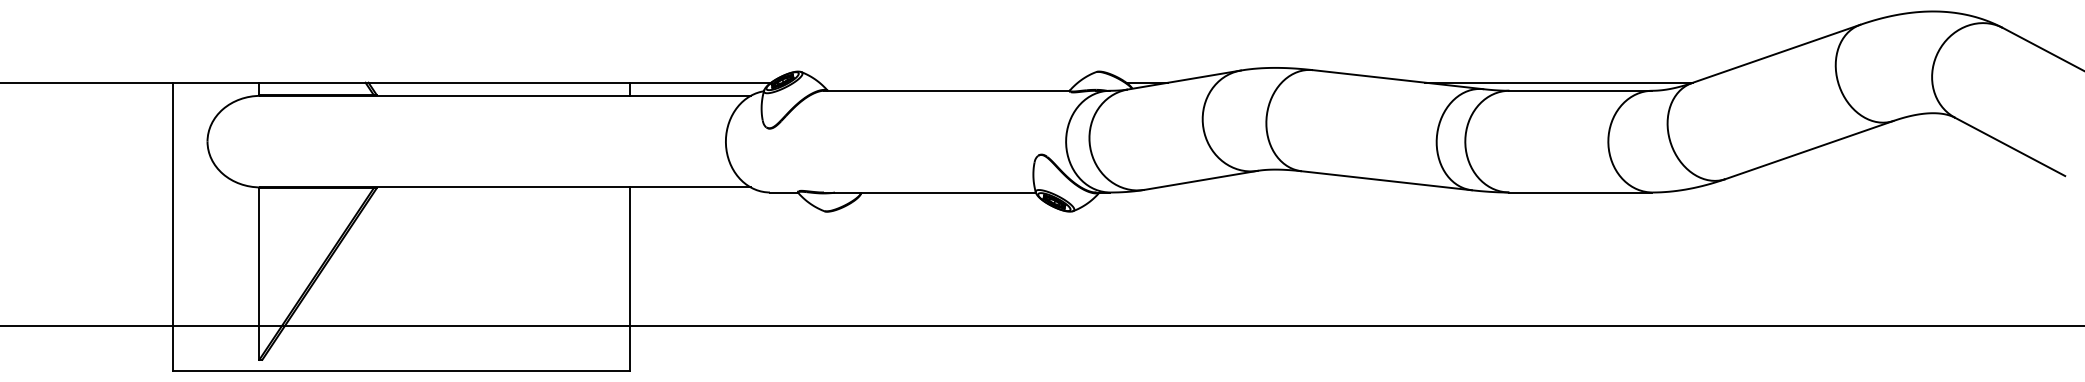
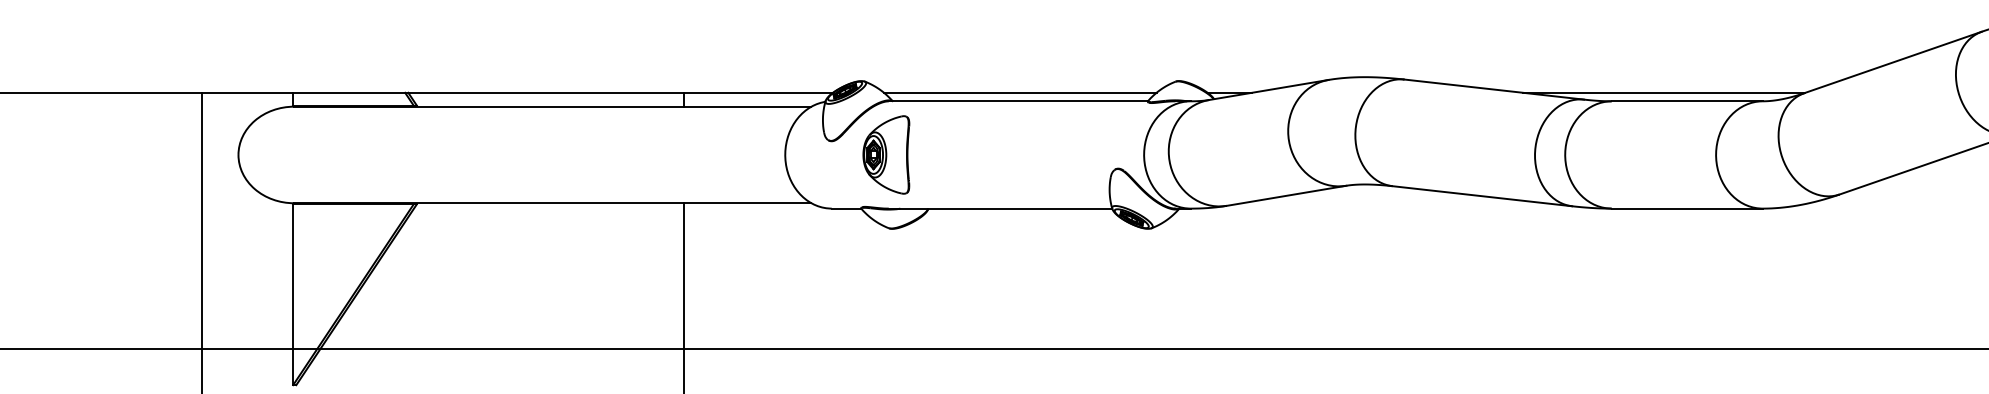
line: (948, 82) -> (1020, 92), added
part: (821, 141) -> (886, 154), added

